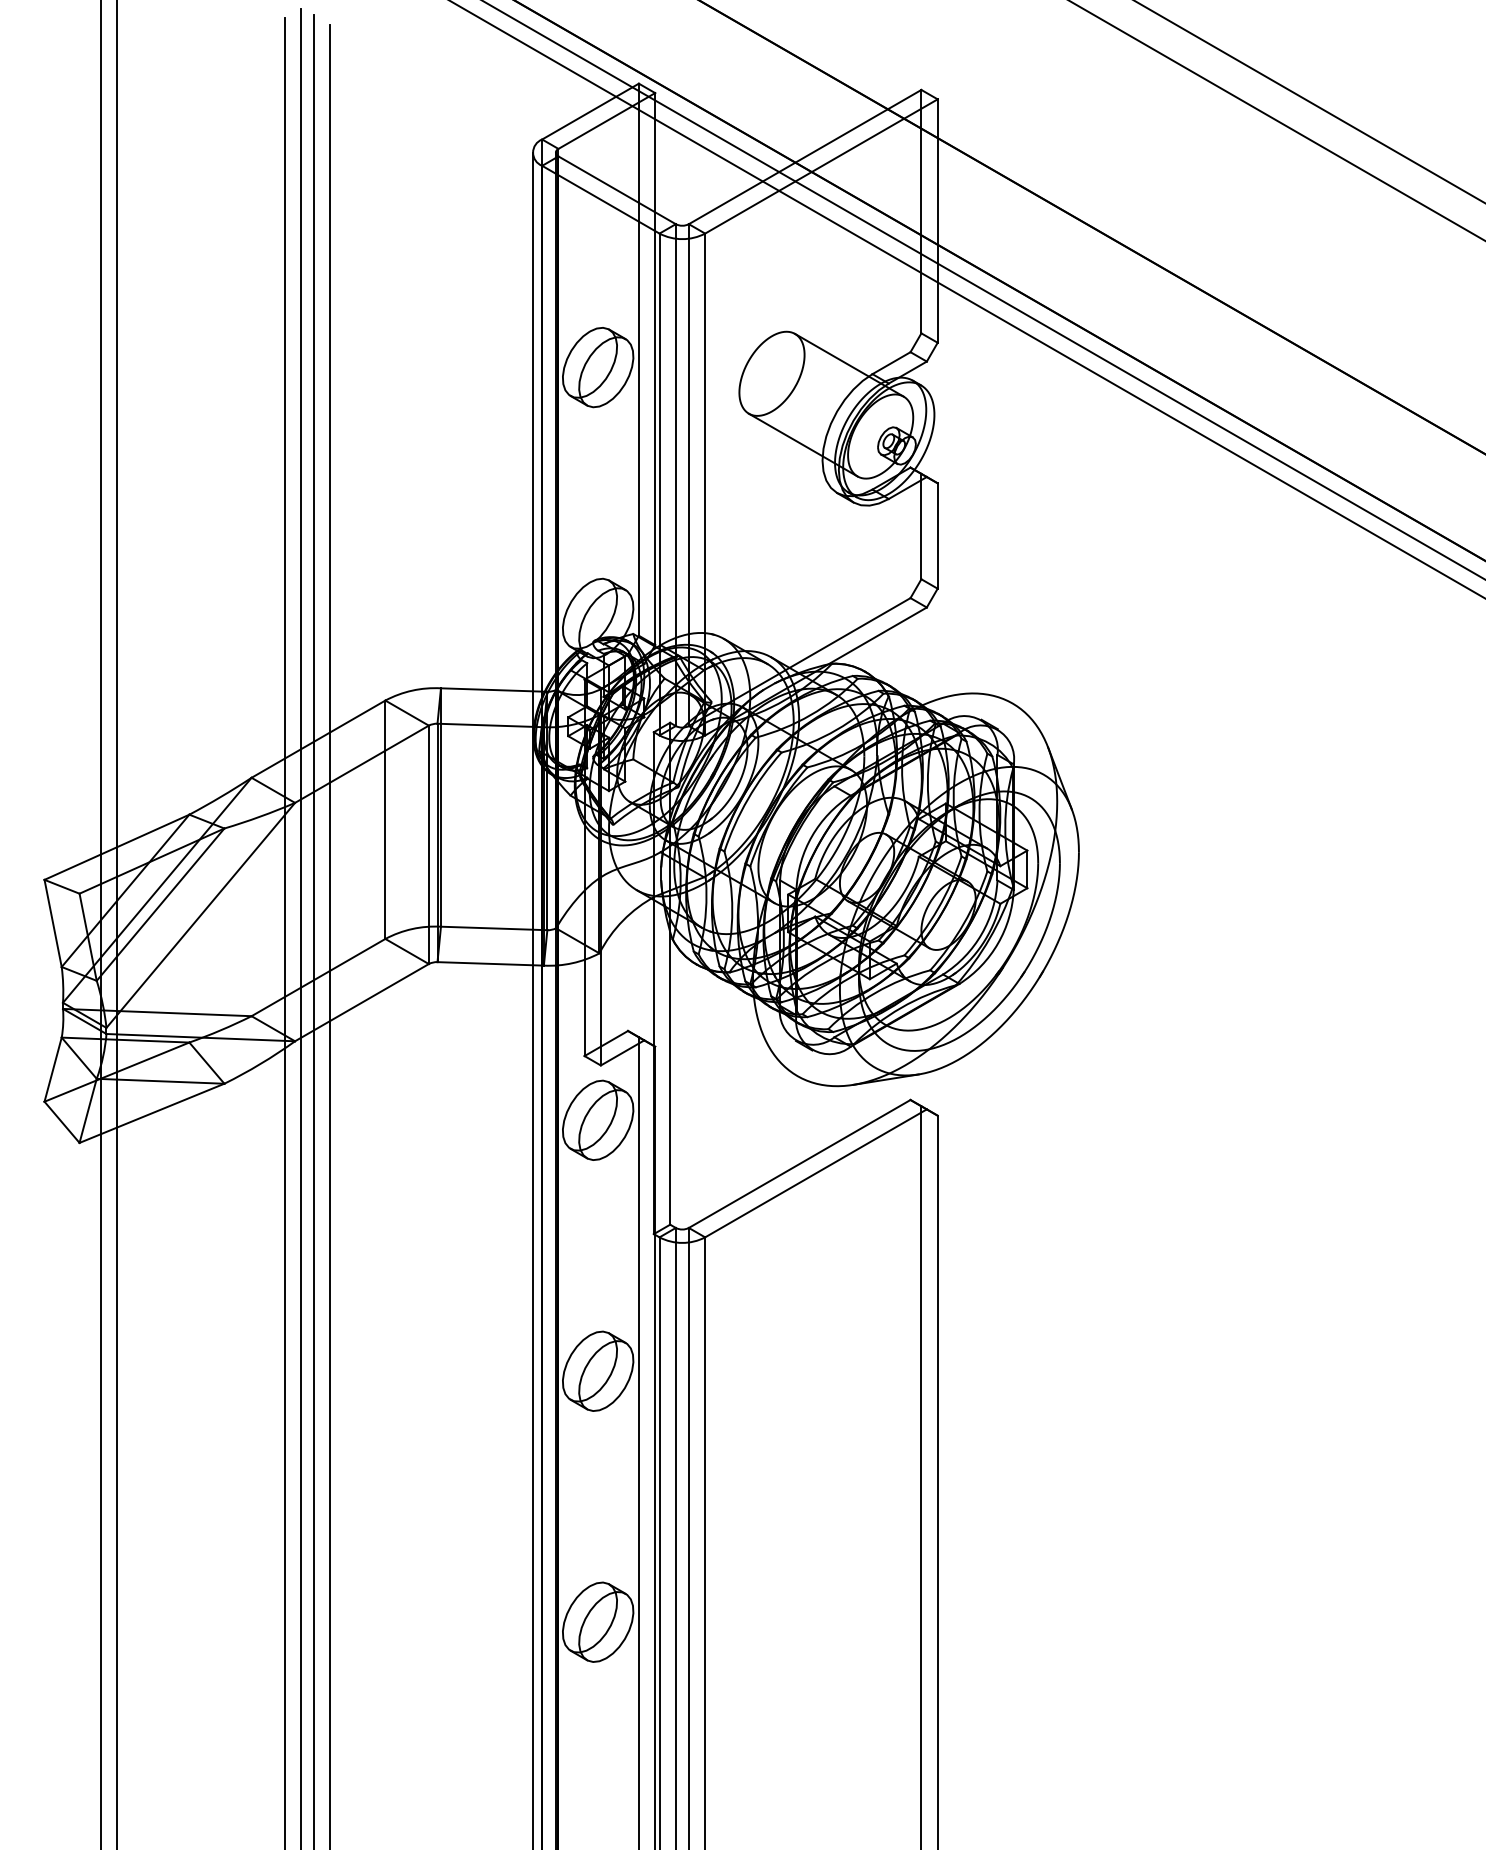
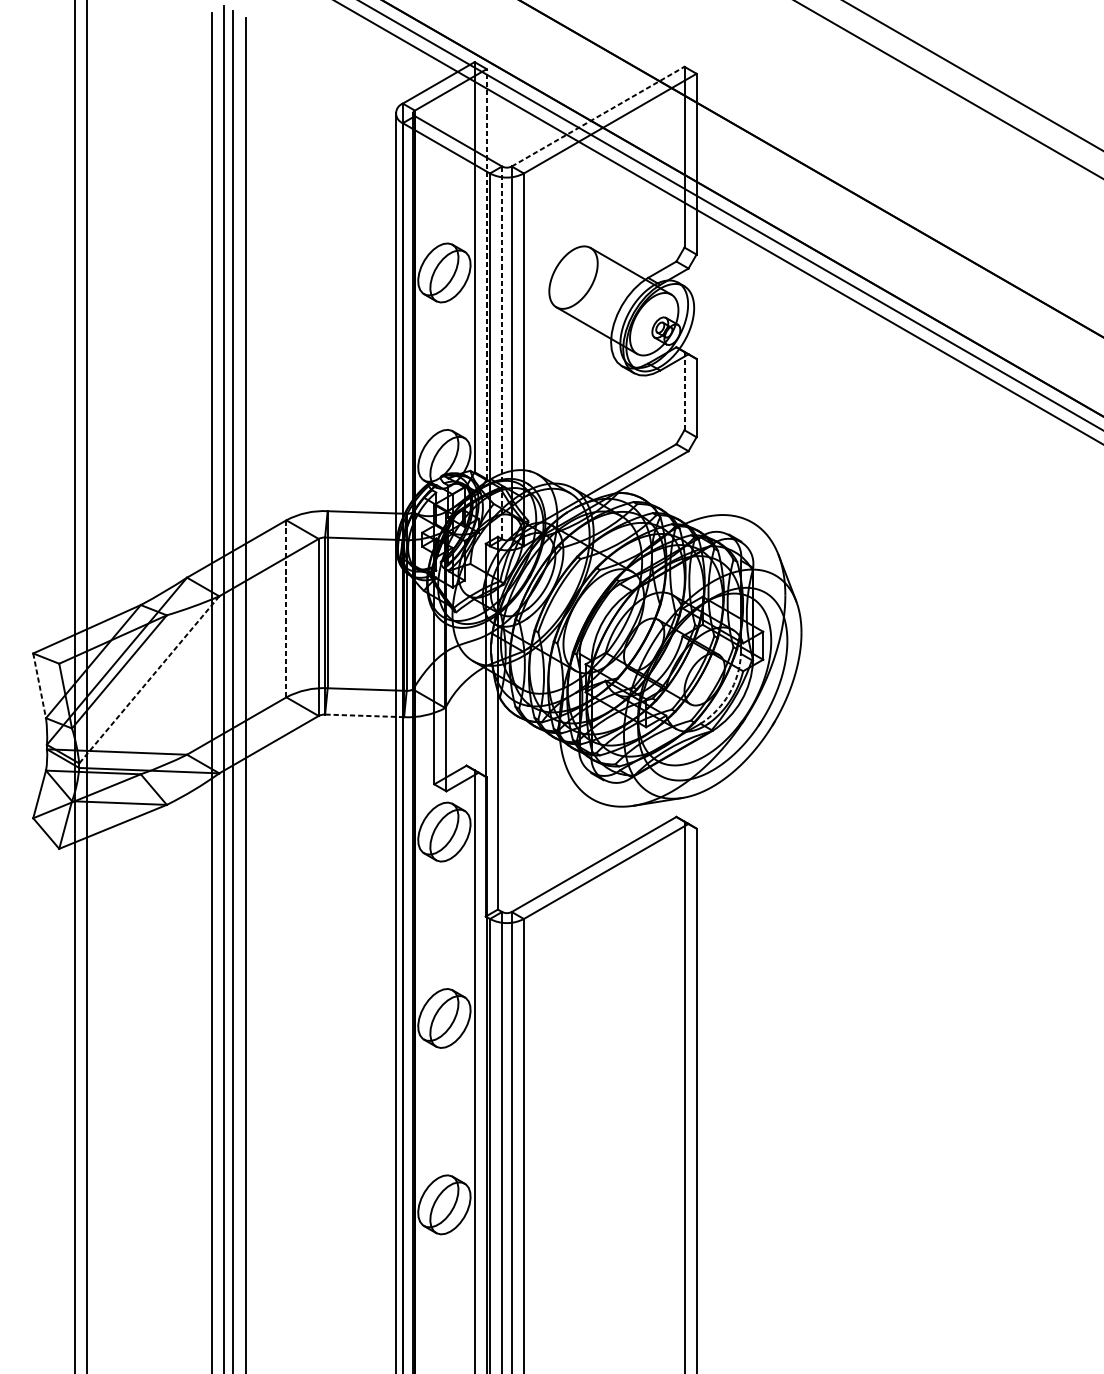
line: (805, 156) -> (598, 116), solid -> dashed
line: (655, 368) -> (487, 273), solid -> dashed
line: (675, 475) -> (501, 353), solid -> dashed
line: (921, 526) -> (684, 391), solid -> dashed
line: (385, 820) -> (286, 609), solid -> dashed
line: (200, 915) -> (149, 679), solid -> dashed
line: (53, 923) -> (39, 685), solid -> dashed
arc: (981, 934) -> (729, 694), solid -> dashed
line: (490, 963) -> (364, 715), solid -> dashed

